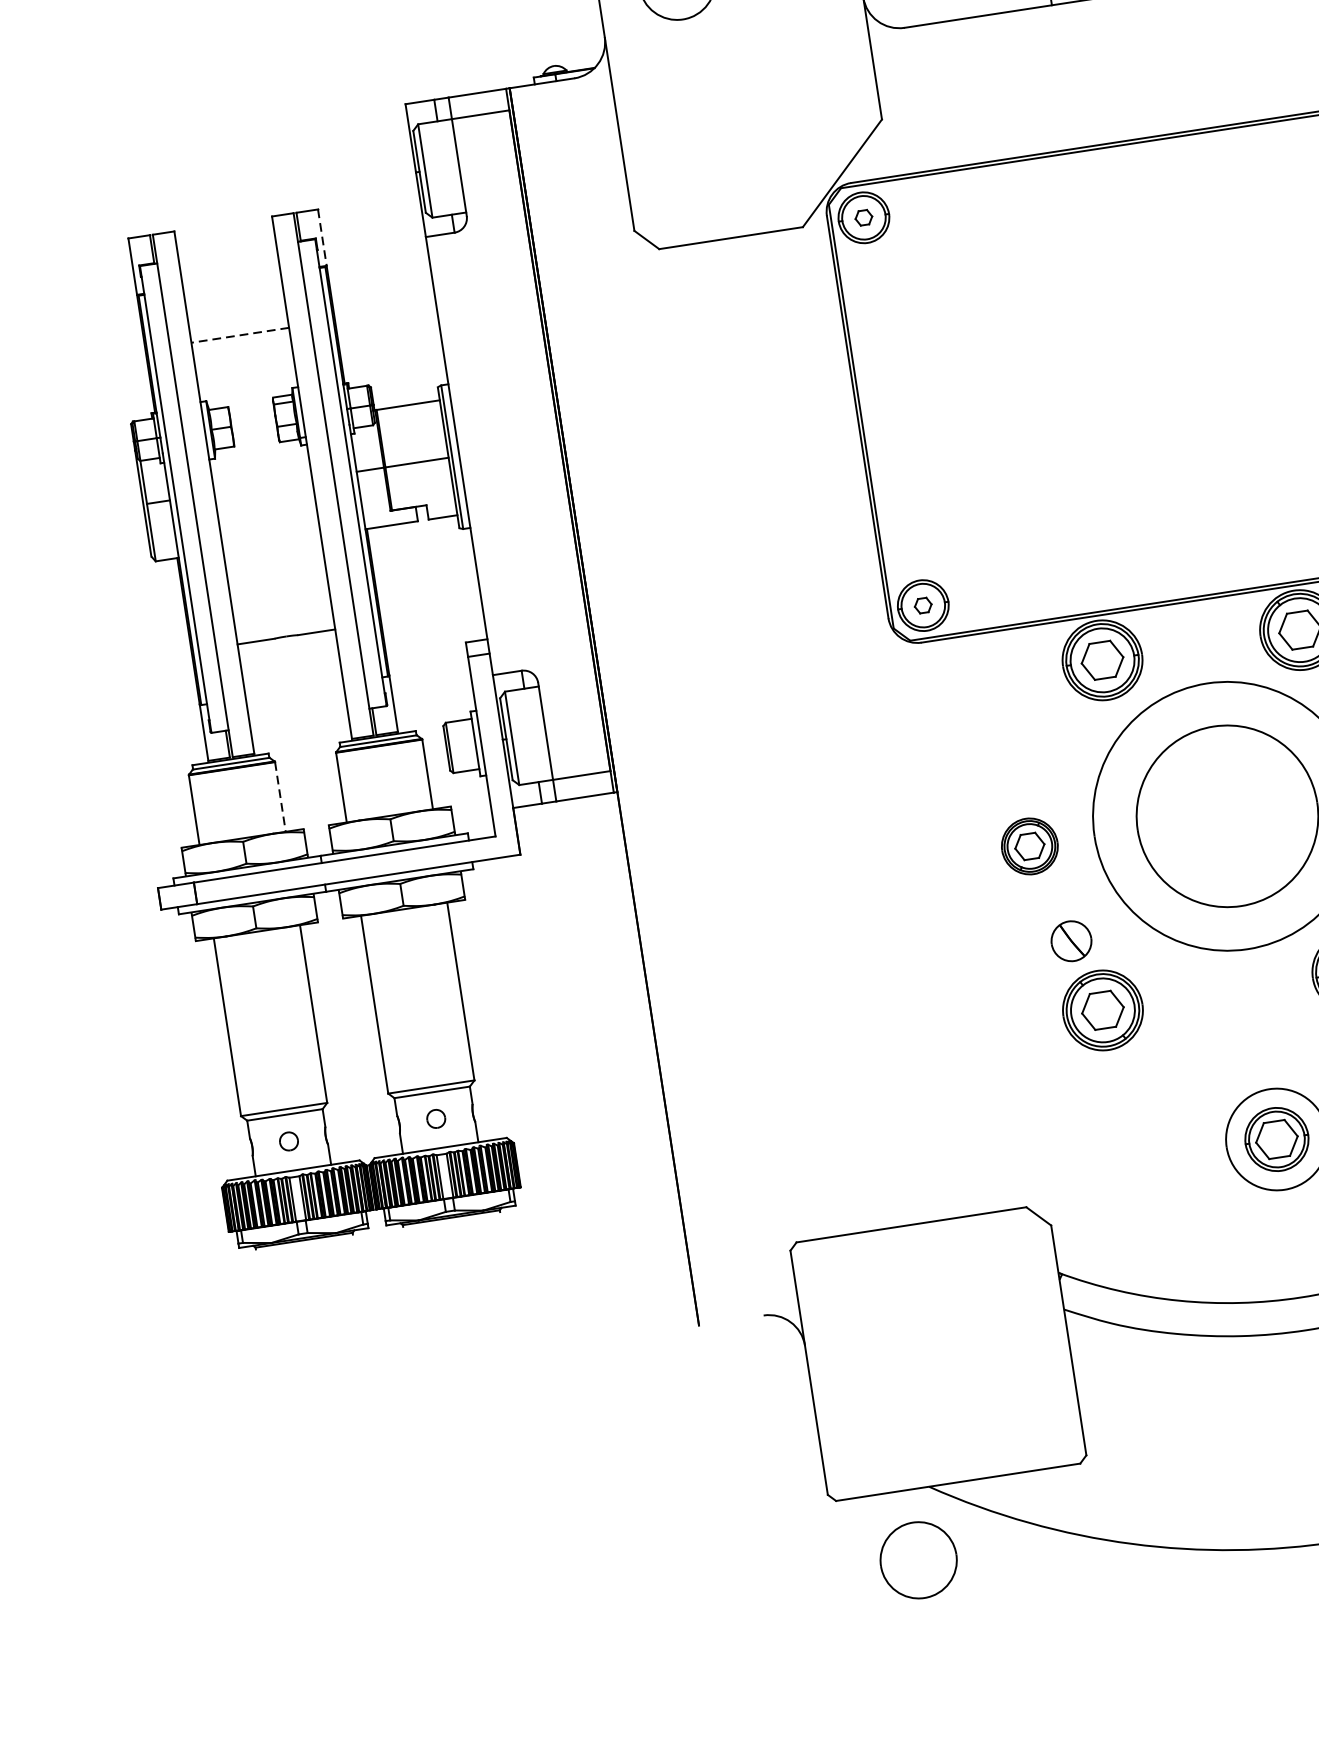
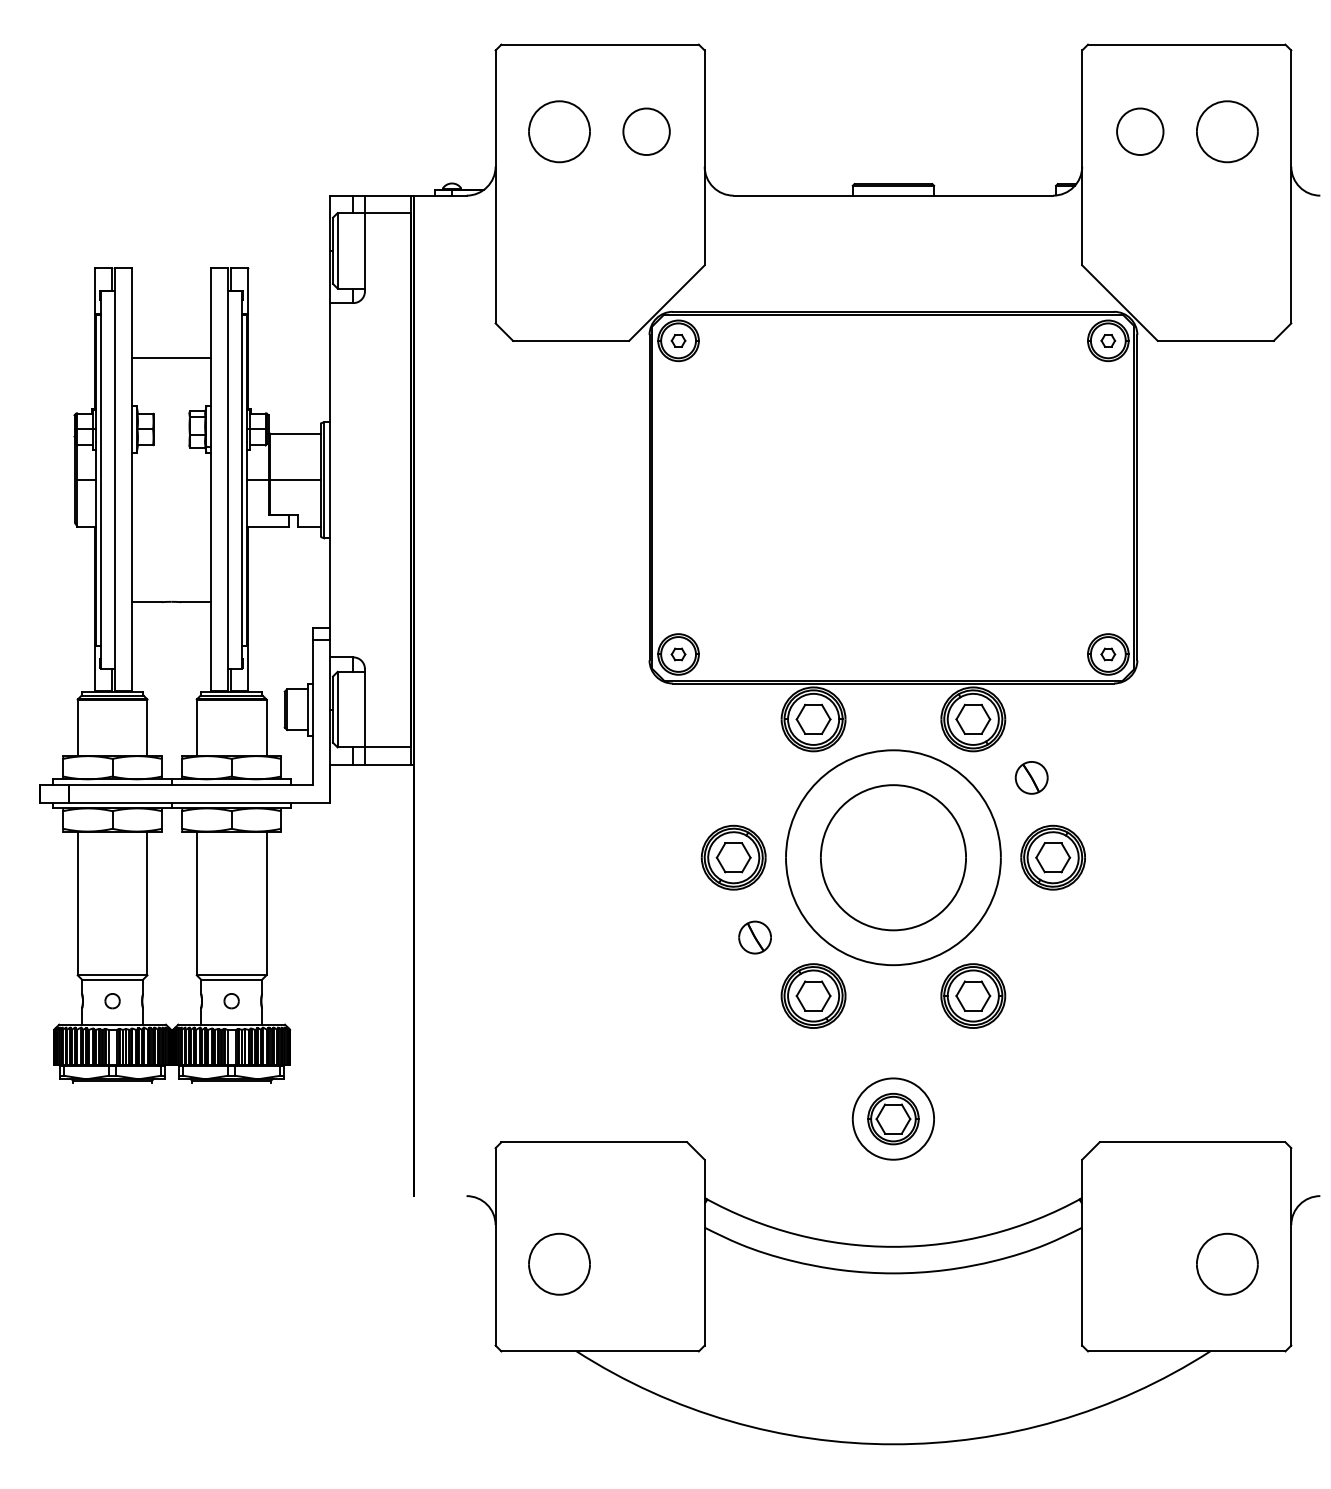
line: (322, 238) -> (248, 291), dashed -> solid
line: (240, 335) -> (171, 358), dashed -> solid
line: (280, 797) -> (147, 728), dashed -> solid
part: (1029, 846) -> (733, 857), size x1.43
part: (1102, 1009) -> (813, 995), moved
part: (918, 1559) -> (559, 1263), moved

